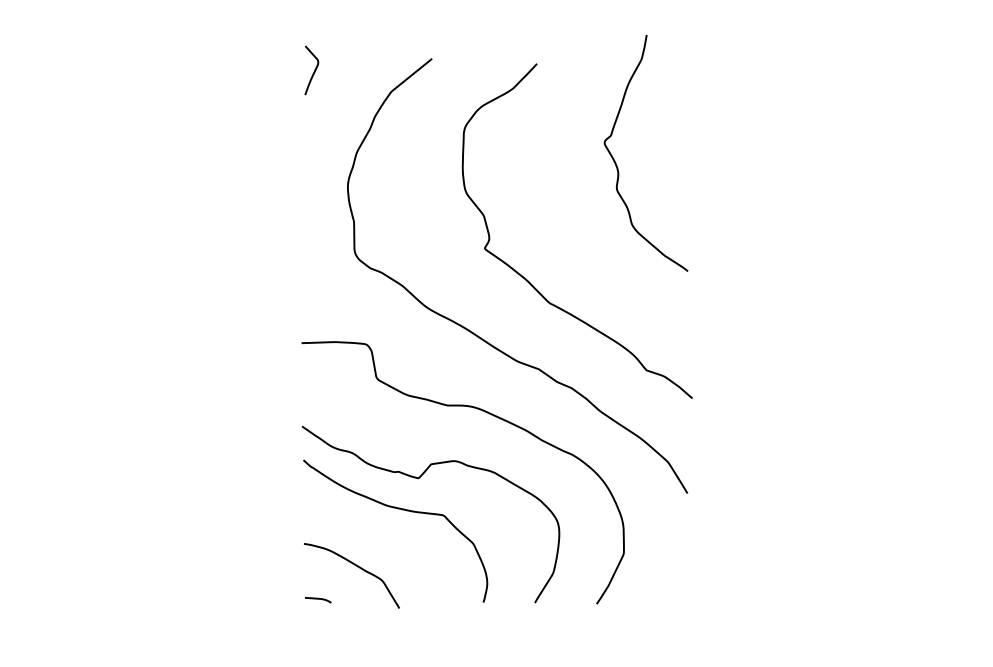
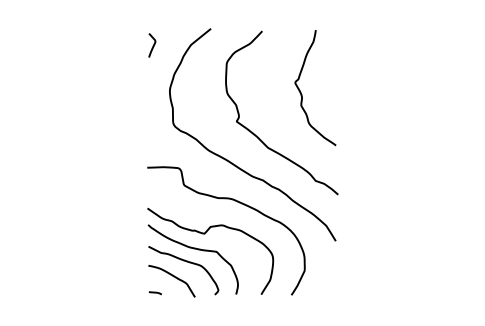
curve: (312, 70) -> (152, 45), moved
curve: (619, 166) -> (302, 94), moved
curve: (381, 537) -> (186, 262), added

